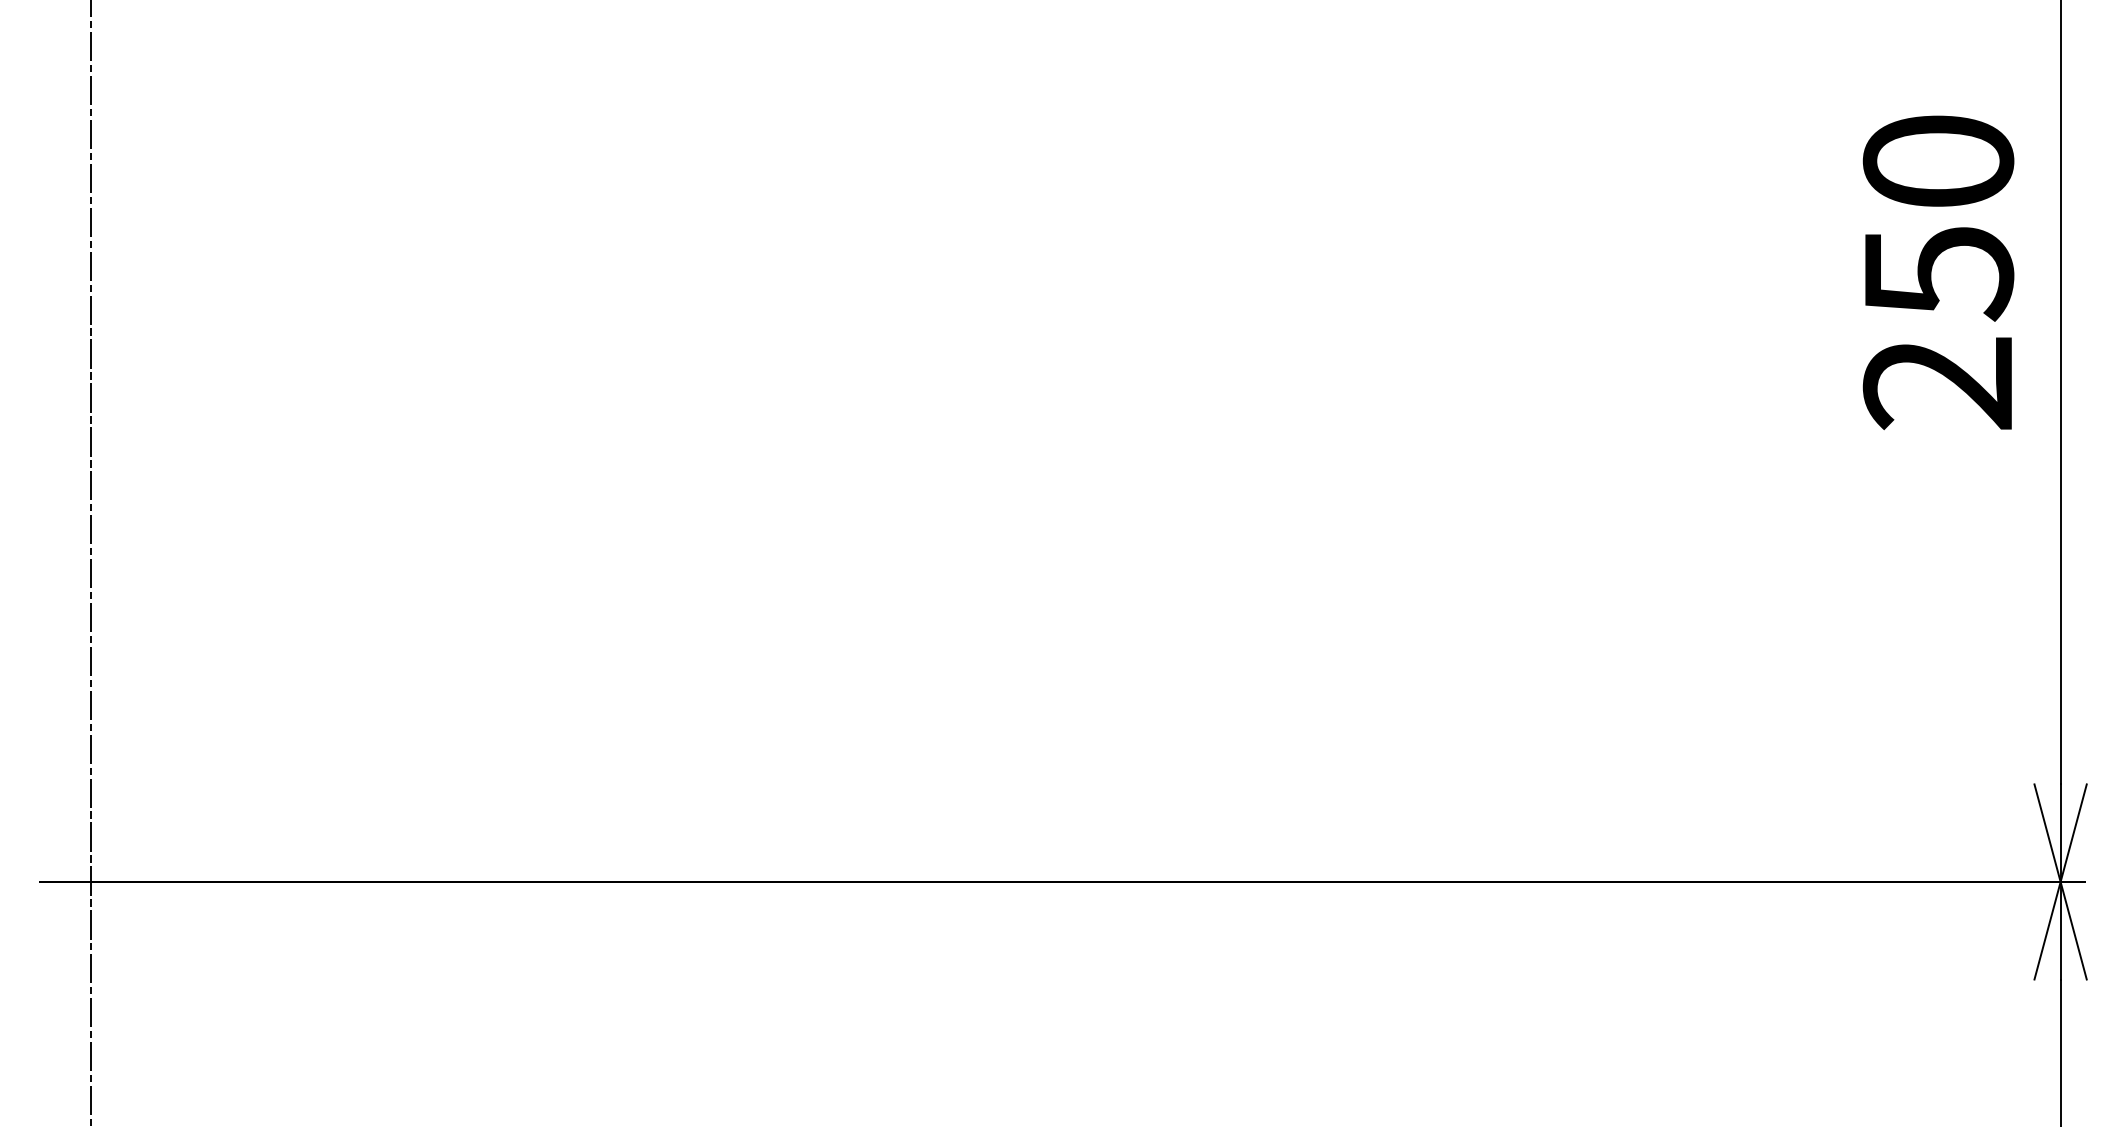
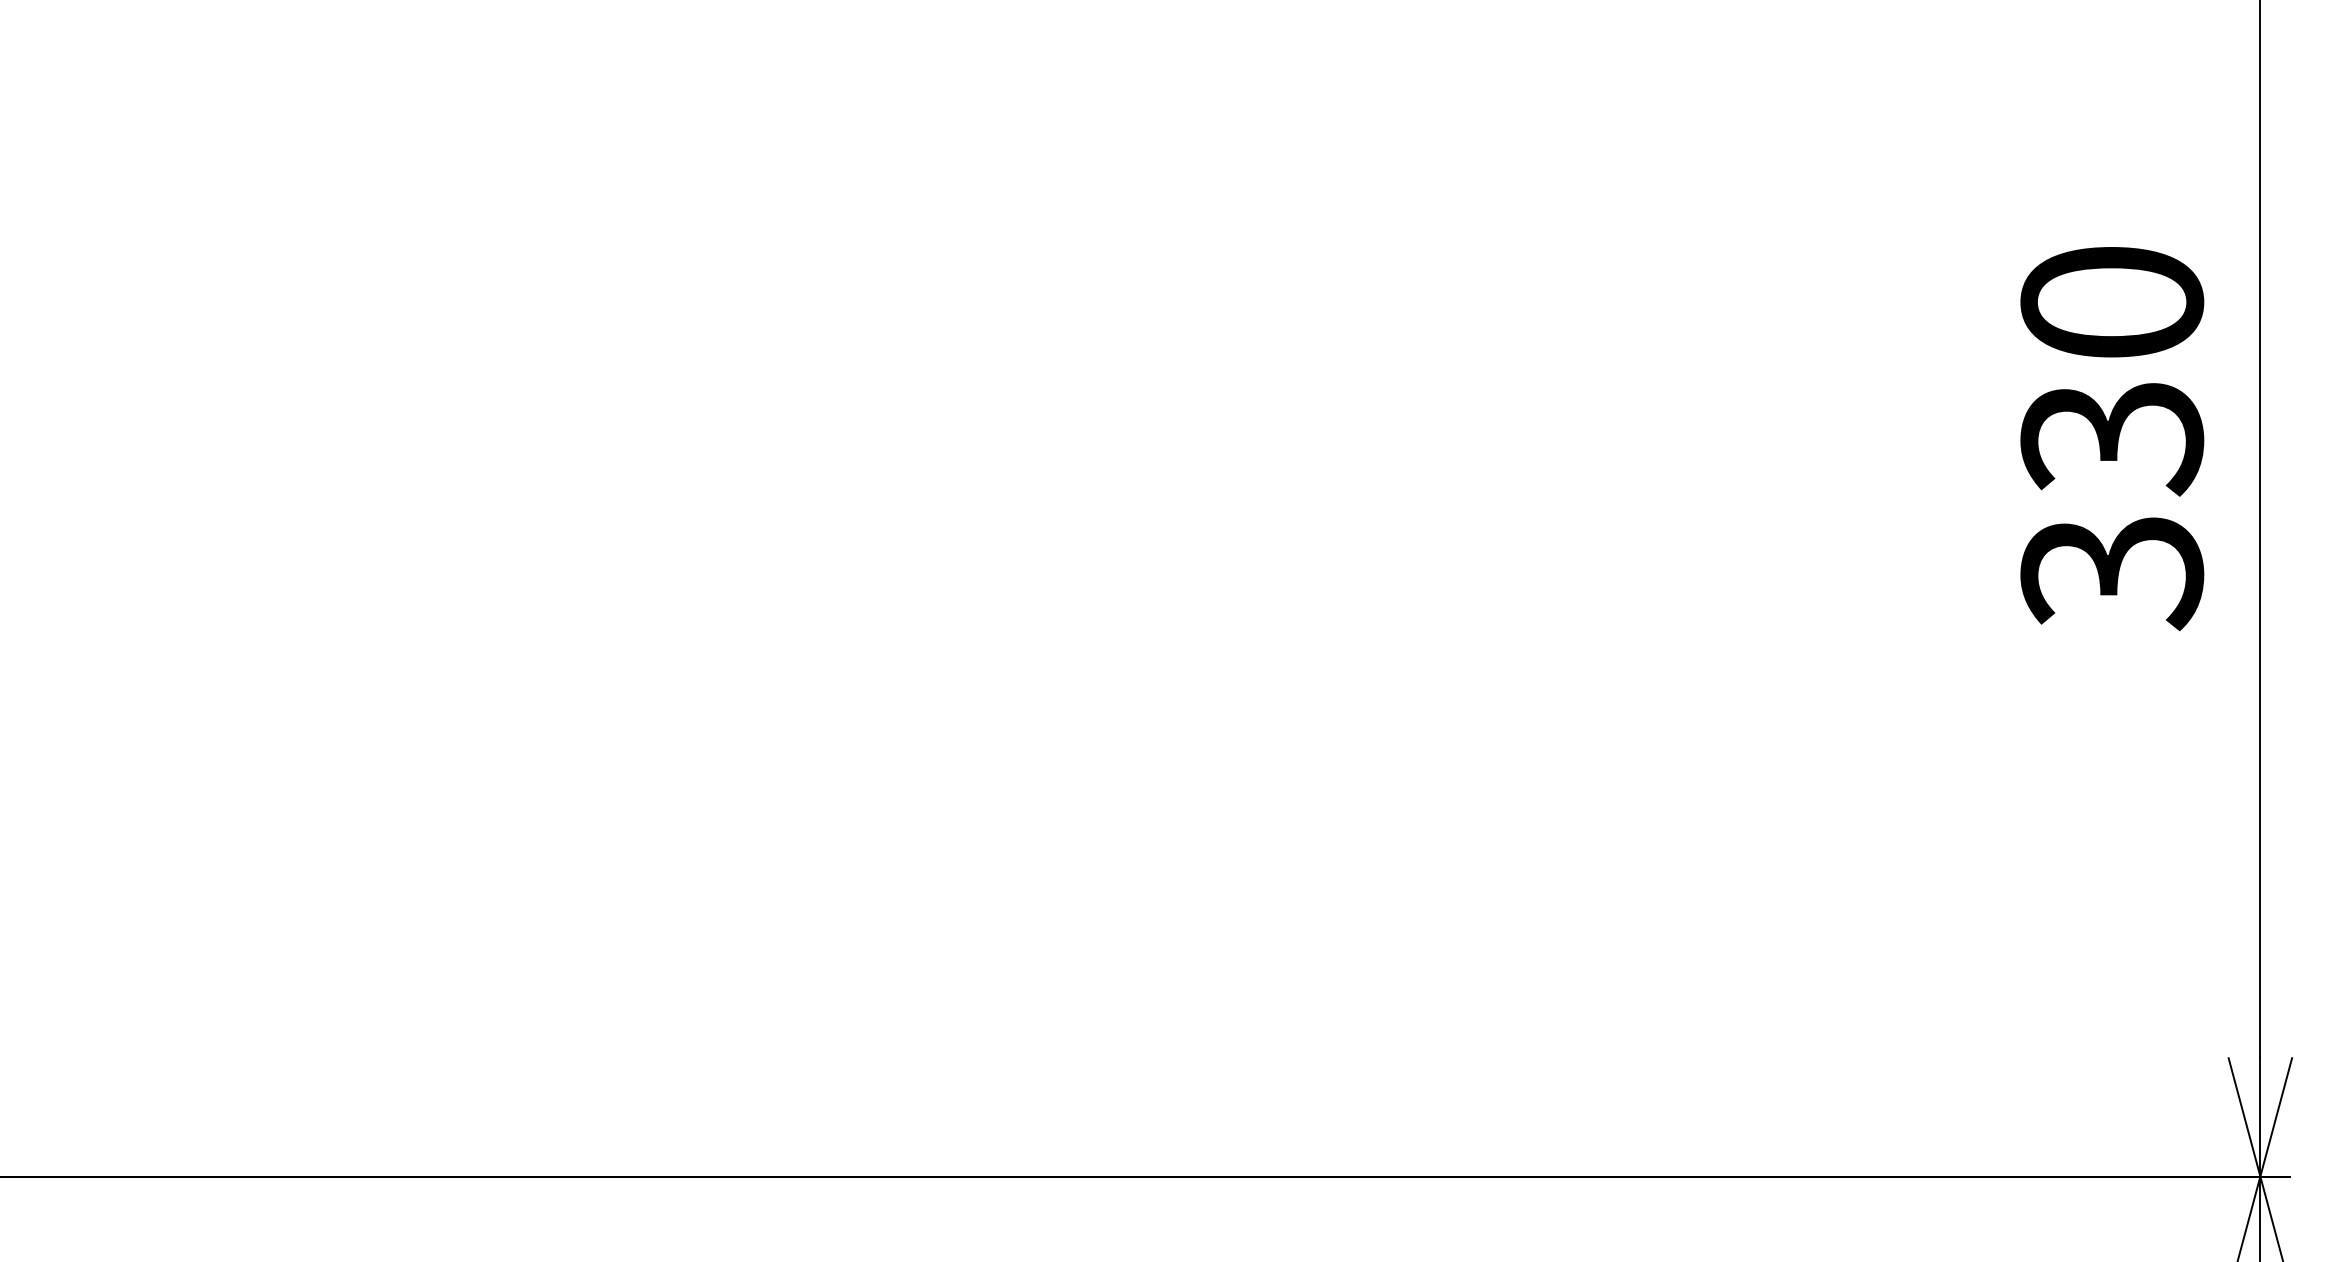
text: (1938, 329) -> (2112, 506), 250 -> 330

